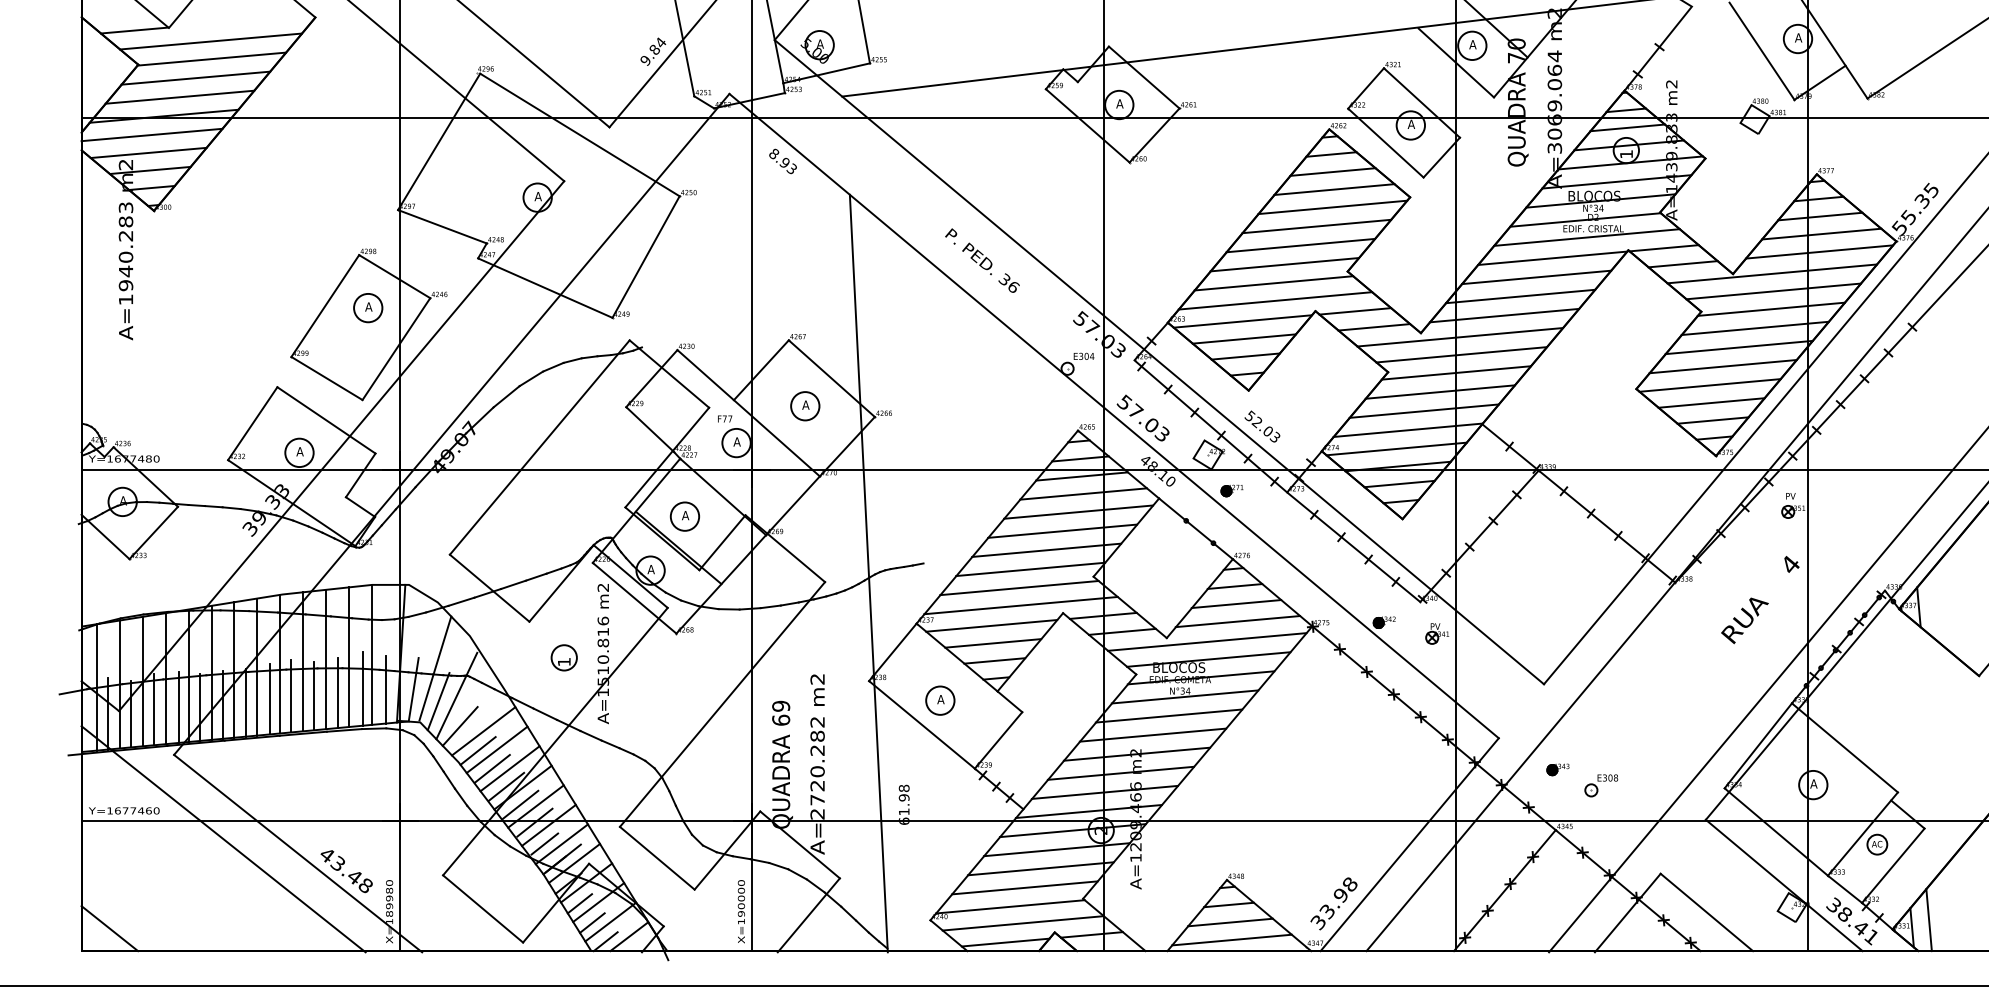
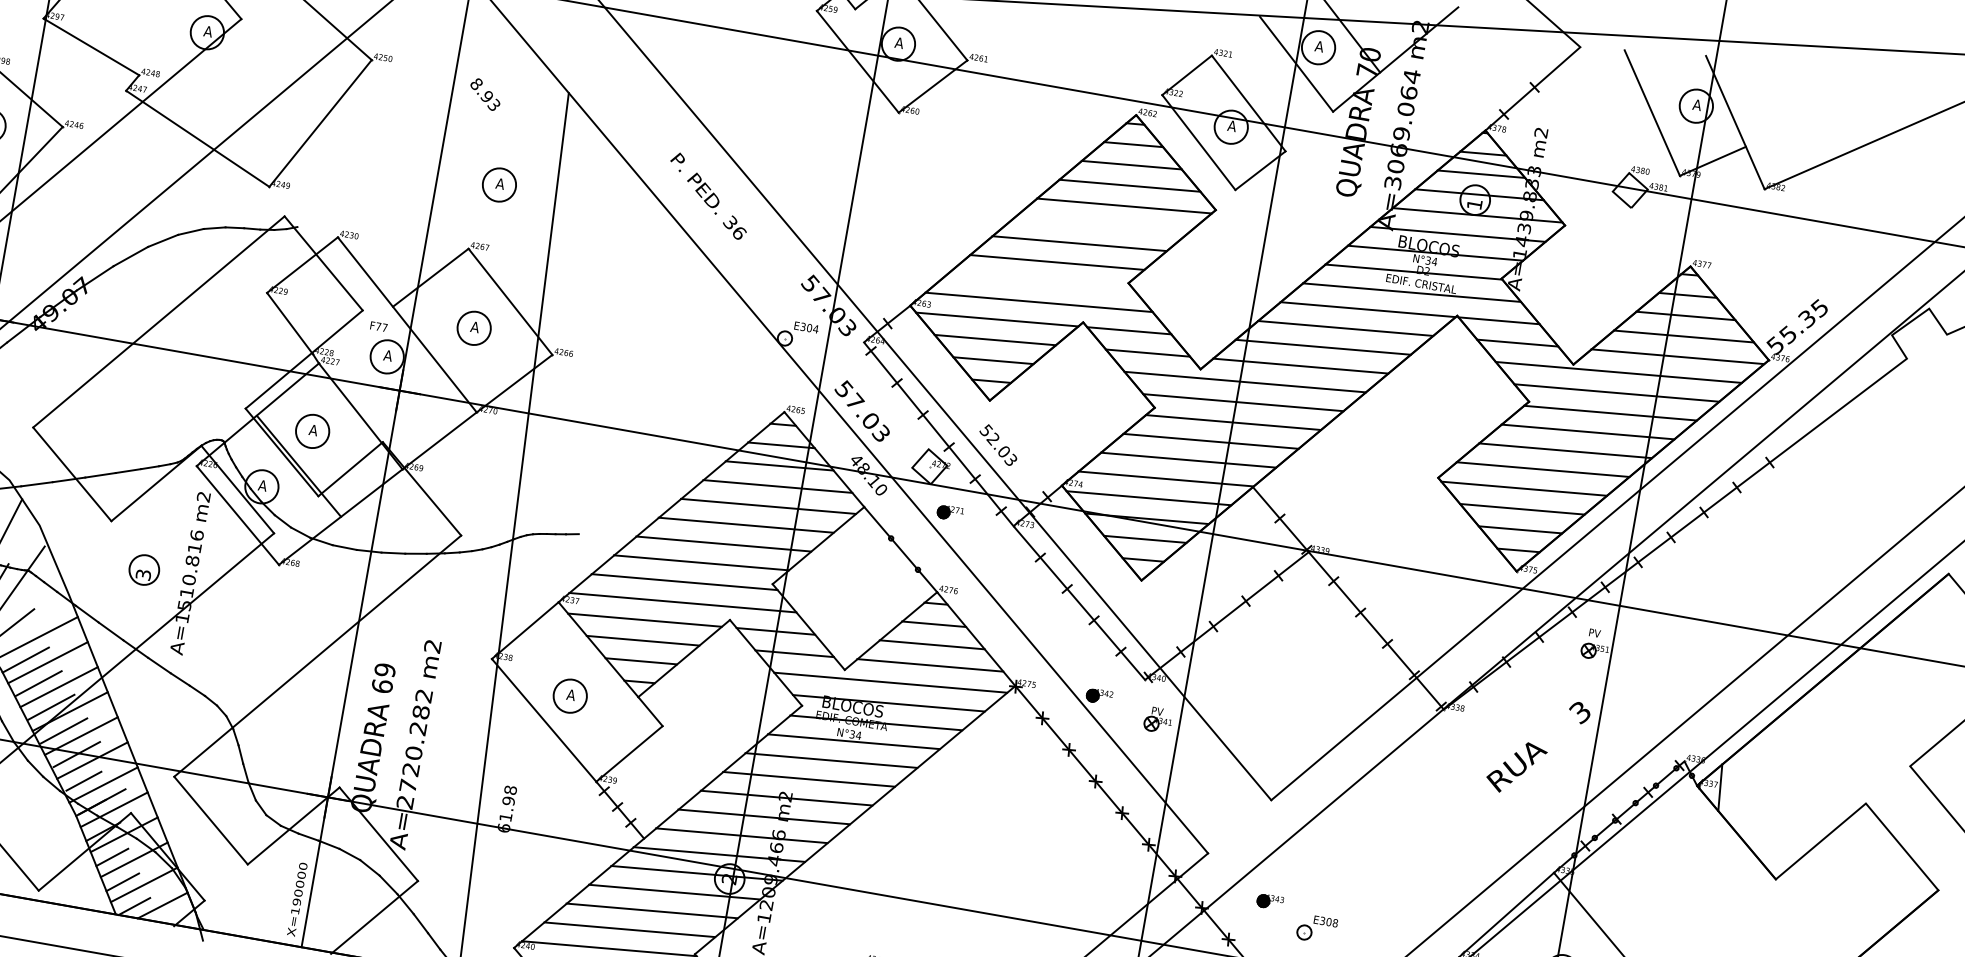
text: (782, 161) -> (484, 94), moved
line: (1316, 226) -> (1101, 224), removed
part: (805, 282) -> (499, 185), added
line: (1273, 283) -> (1040, 281), removed
text: (1789, 565) -> (1579, 712), 4 -> 3
text: (563, 662) -> (142, 575), 1 -> 3

